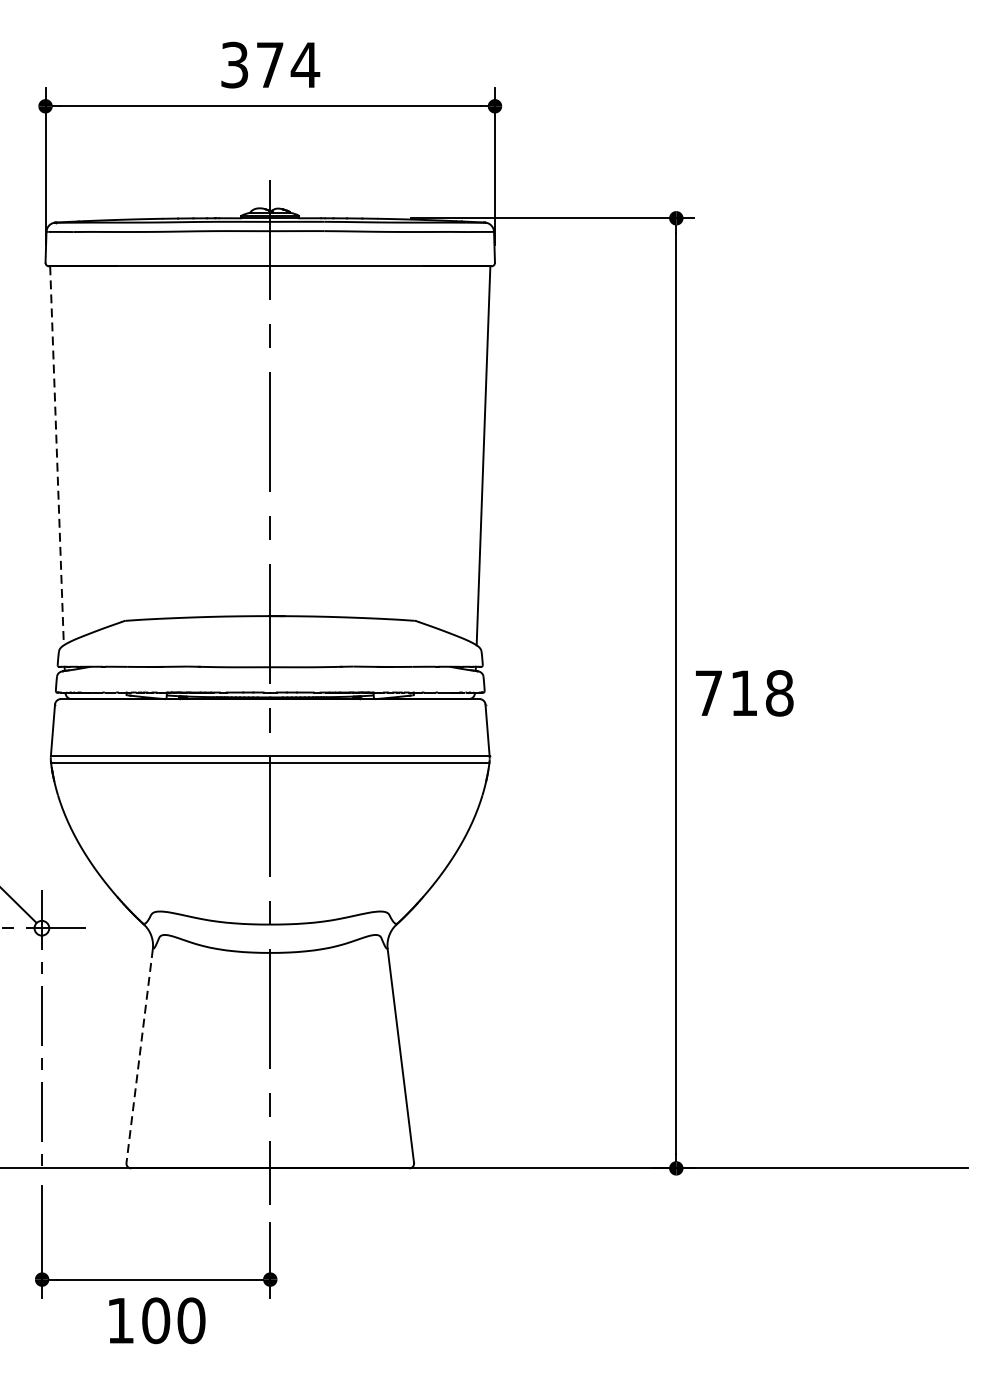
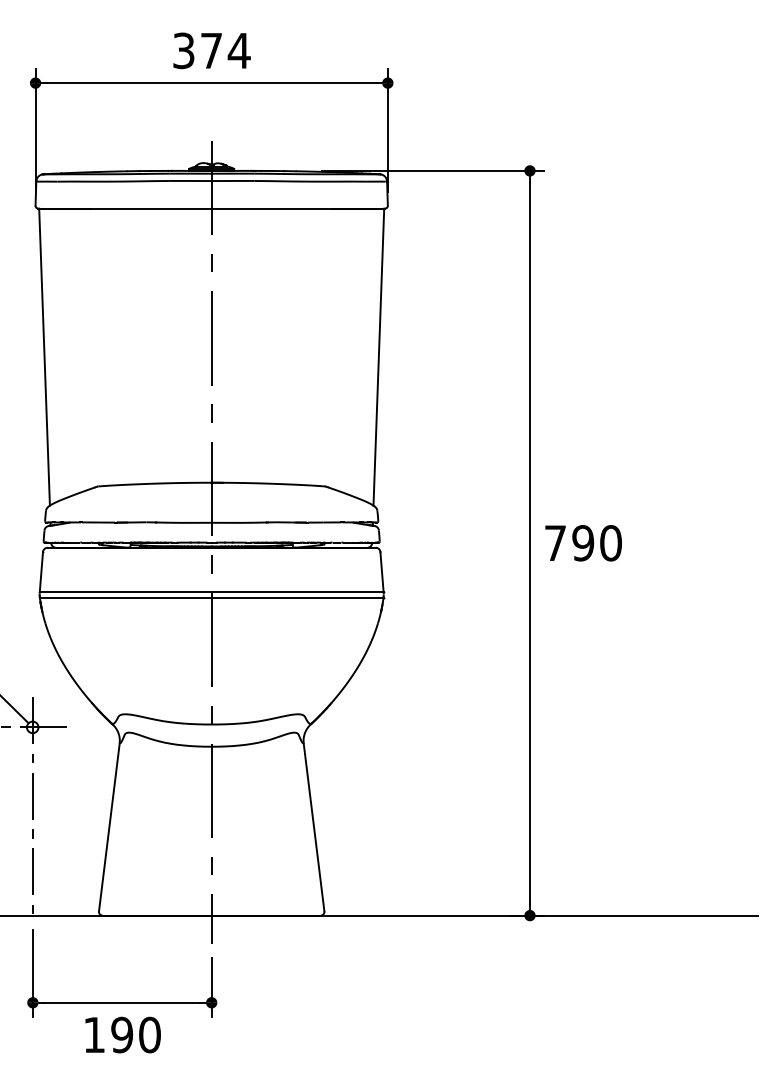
line: (56, 456) -> (44, 357), dashed -> solid
text: (761, 693) -> (596, 543), 718 -> 790
line: (139, 1057) -> (109, 828), dashed -> solid
text: (156, 1321) -> (122, 1035), 100 -> 190

